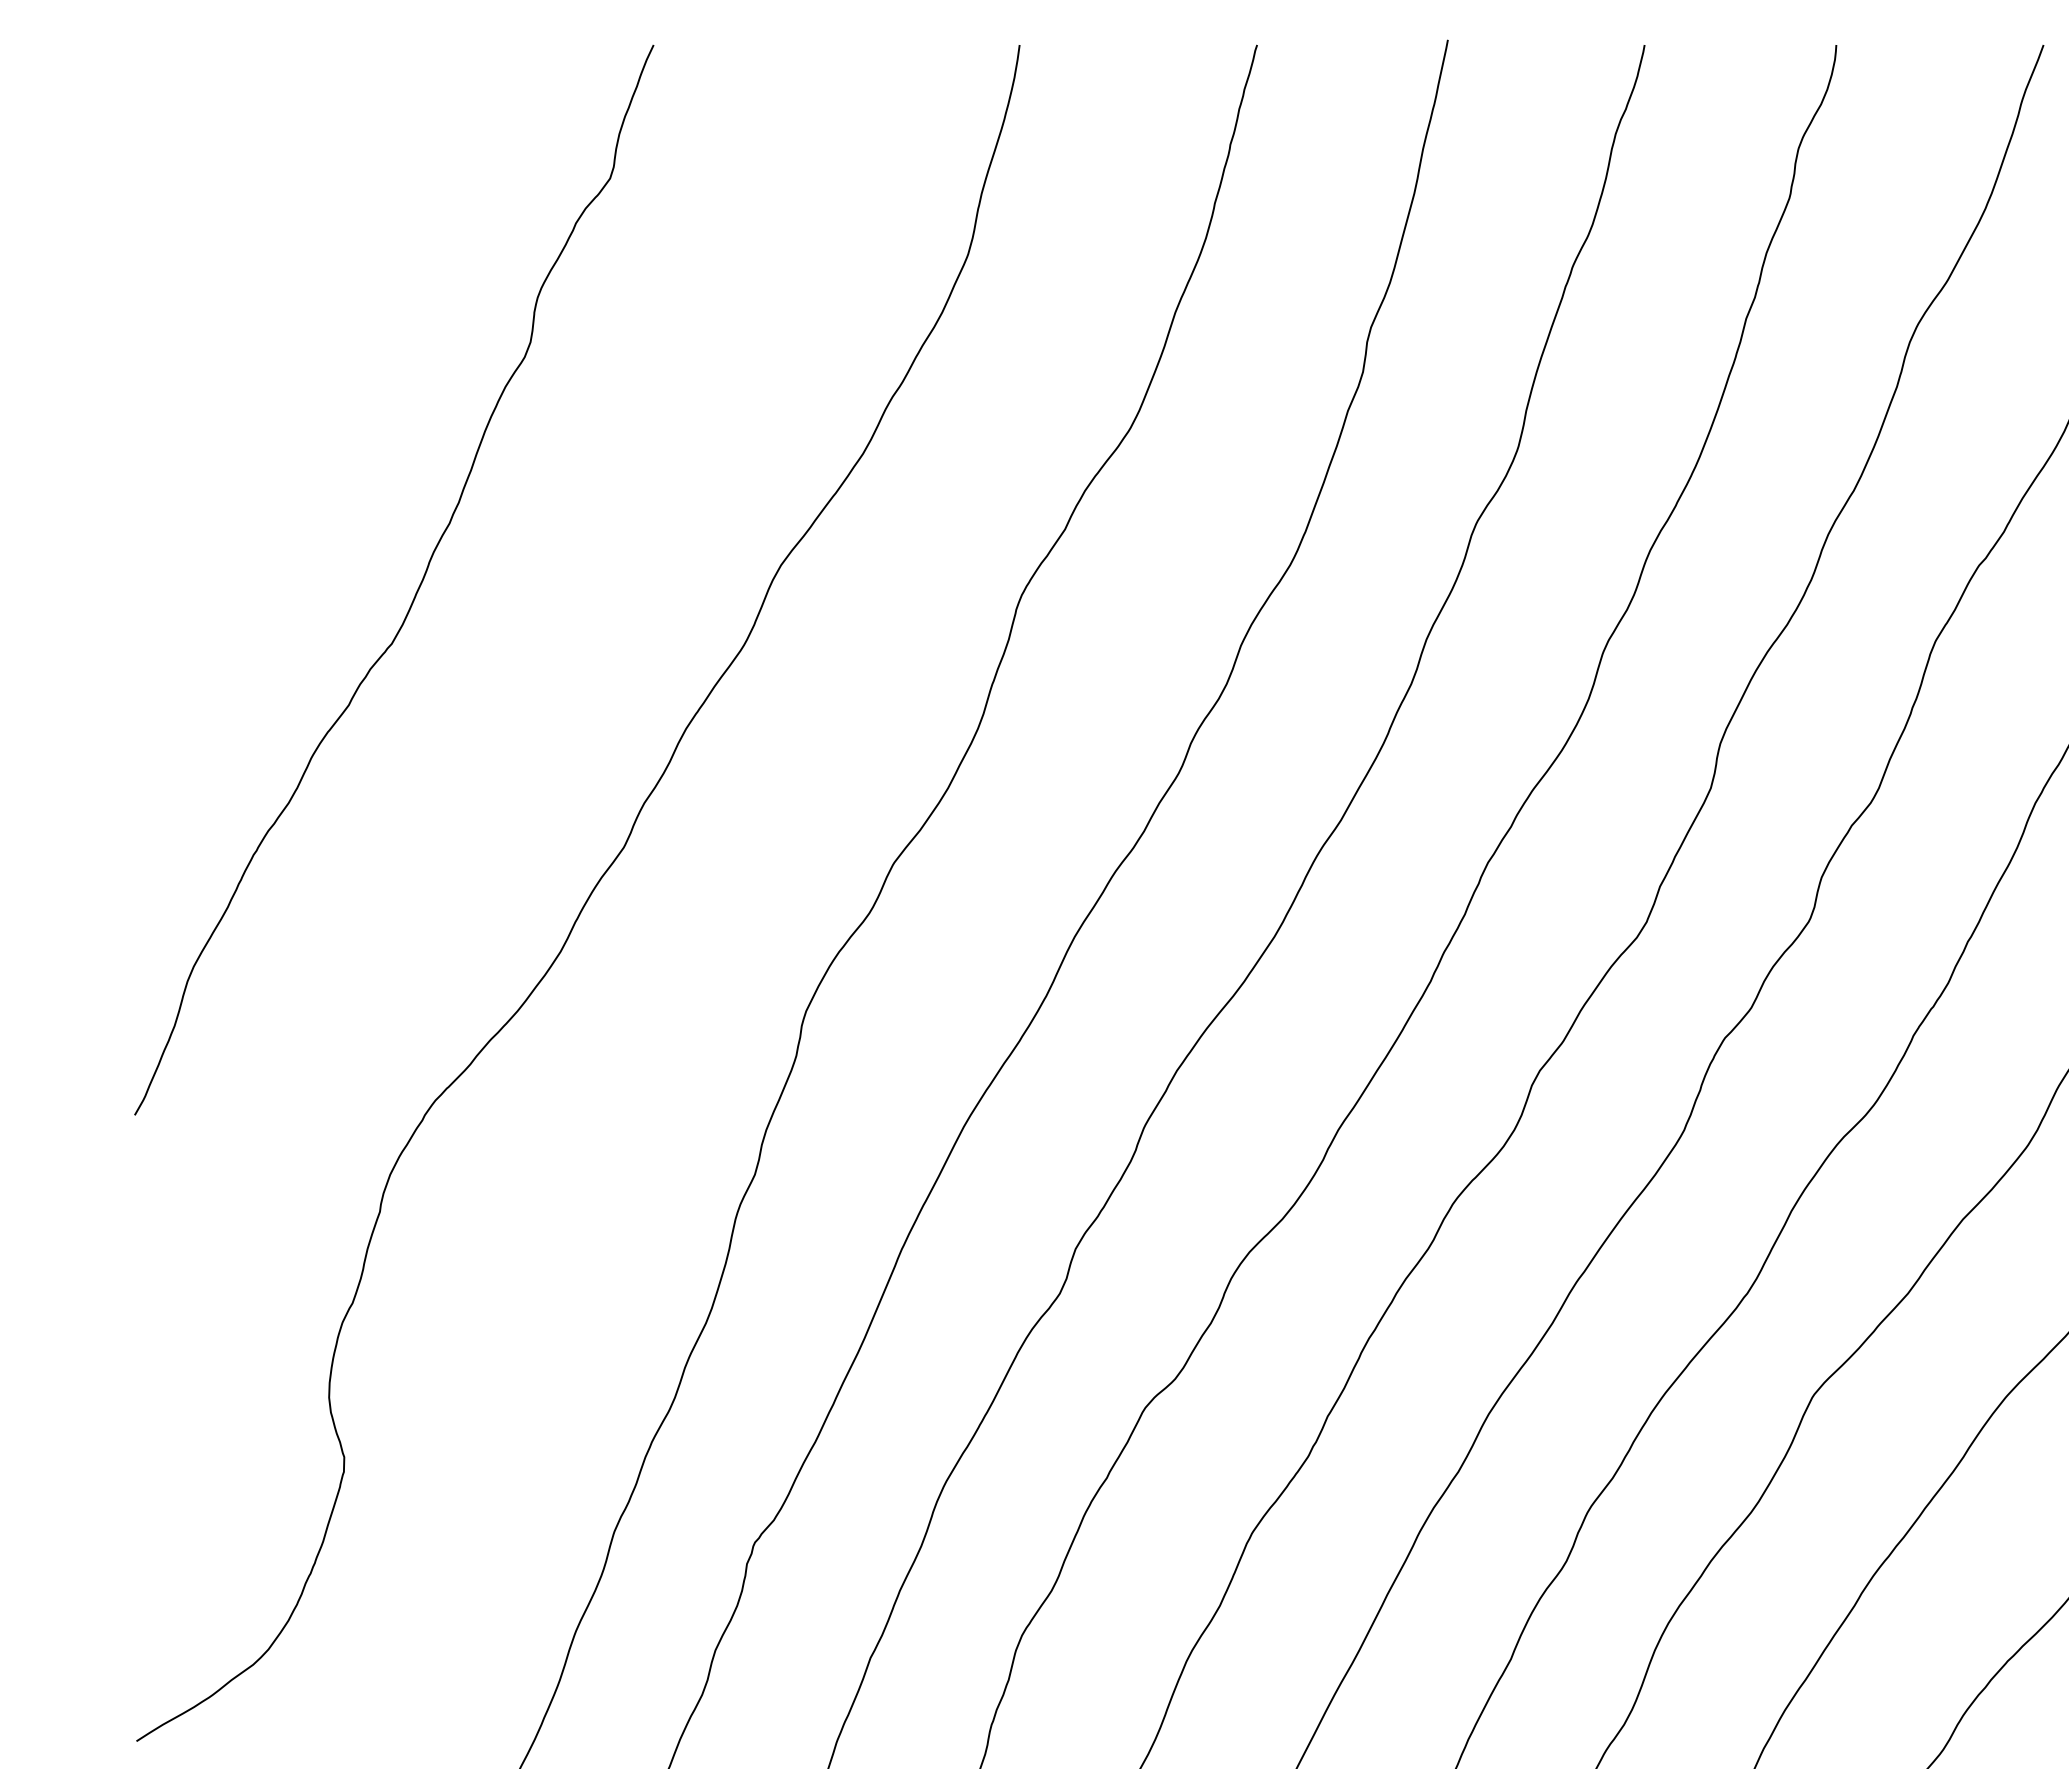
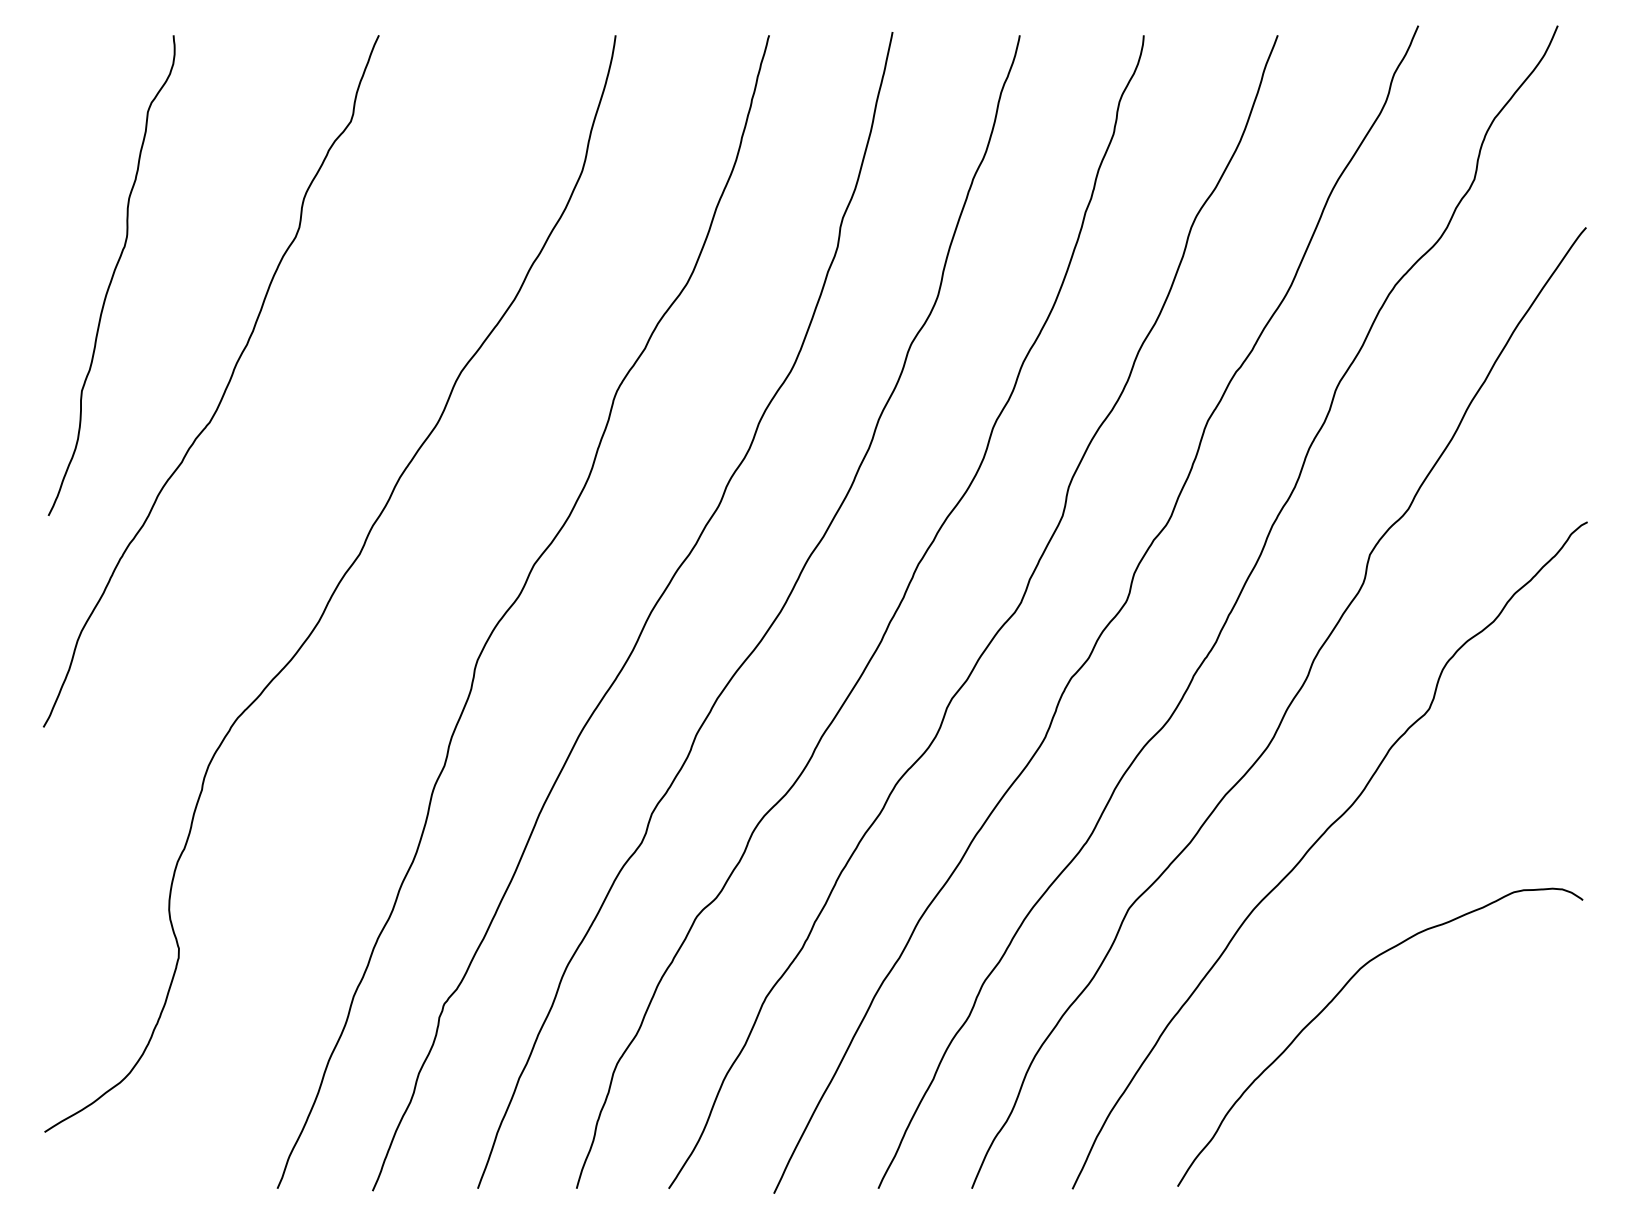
curve: (241, 416) -> (112, 275), added

